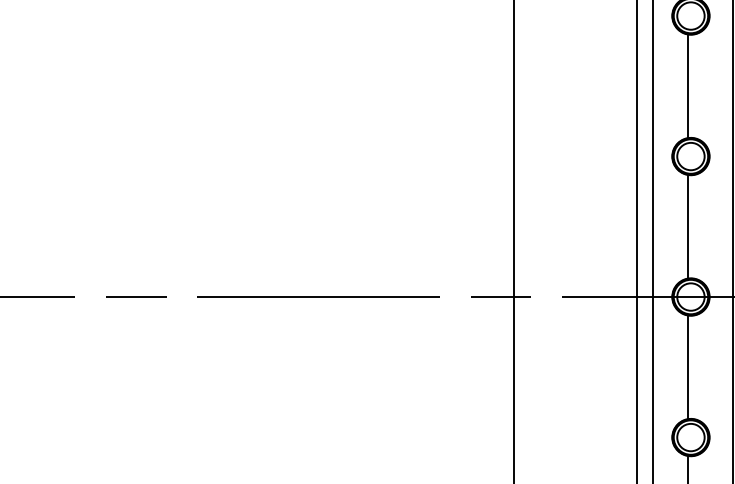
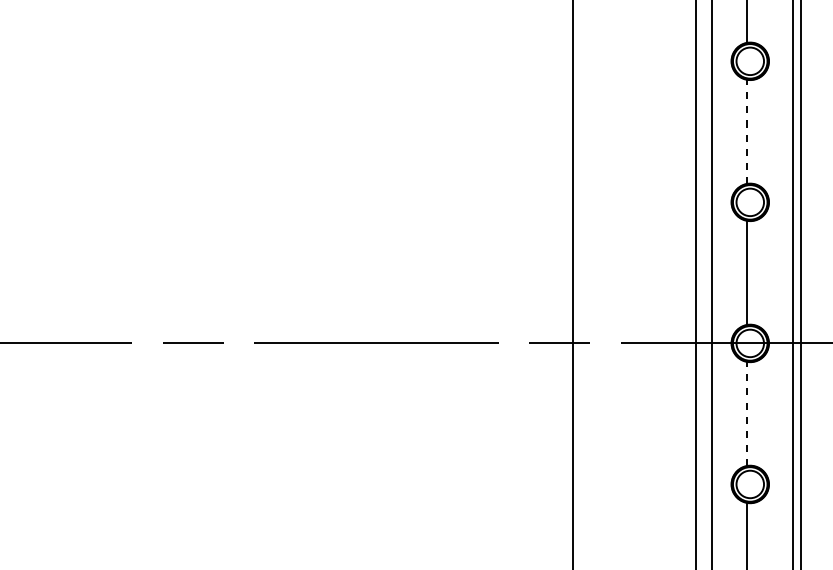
line: (687, 85) -> (746, 131), solid -> dashed
line: (687, 366) -> (746, 413), solid -> dashed

